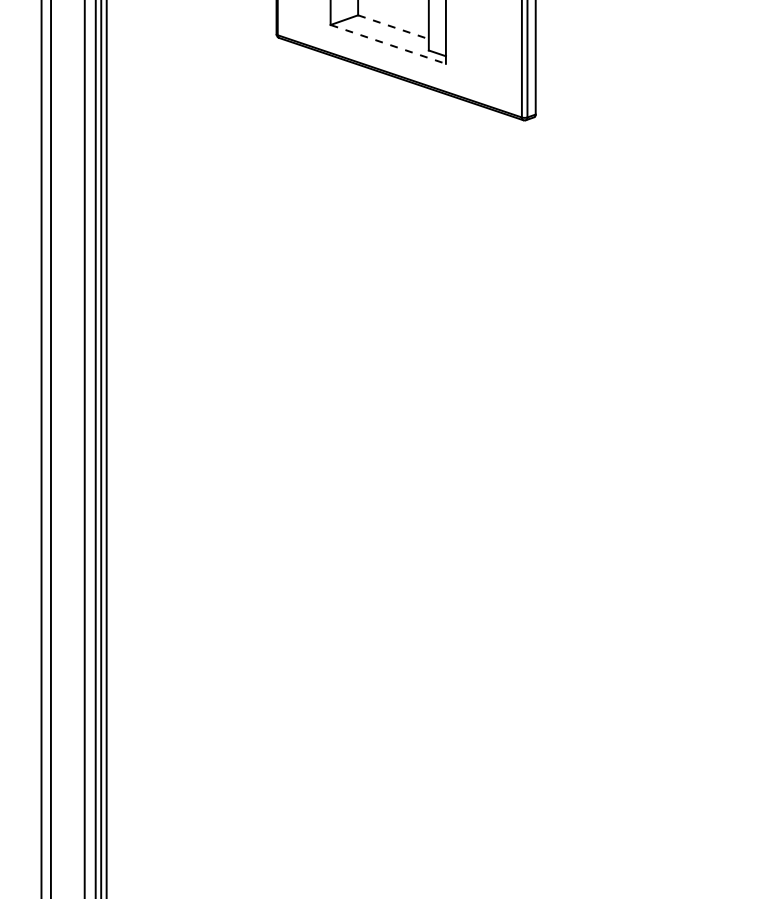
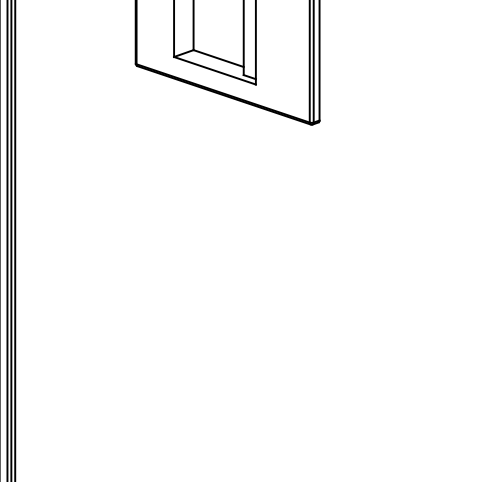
line: (393, 27) -> (218, 58), dashed -> solid
line: (388, 44) -> (215, 70), dashed -> solid

